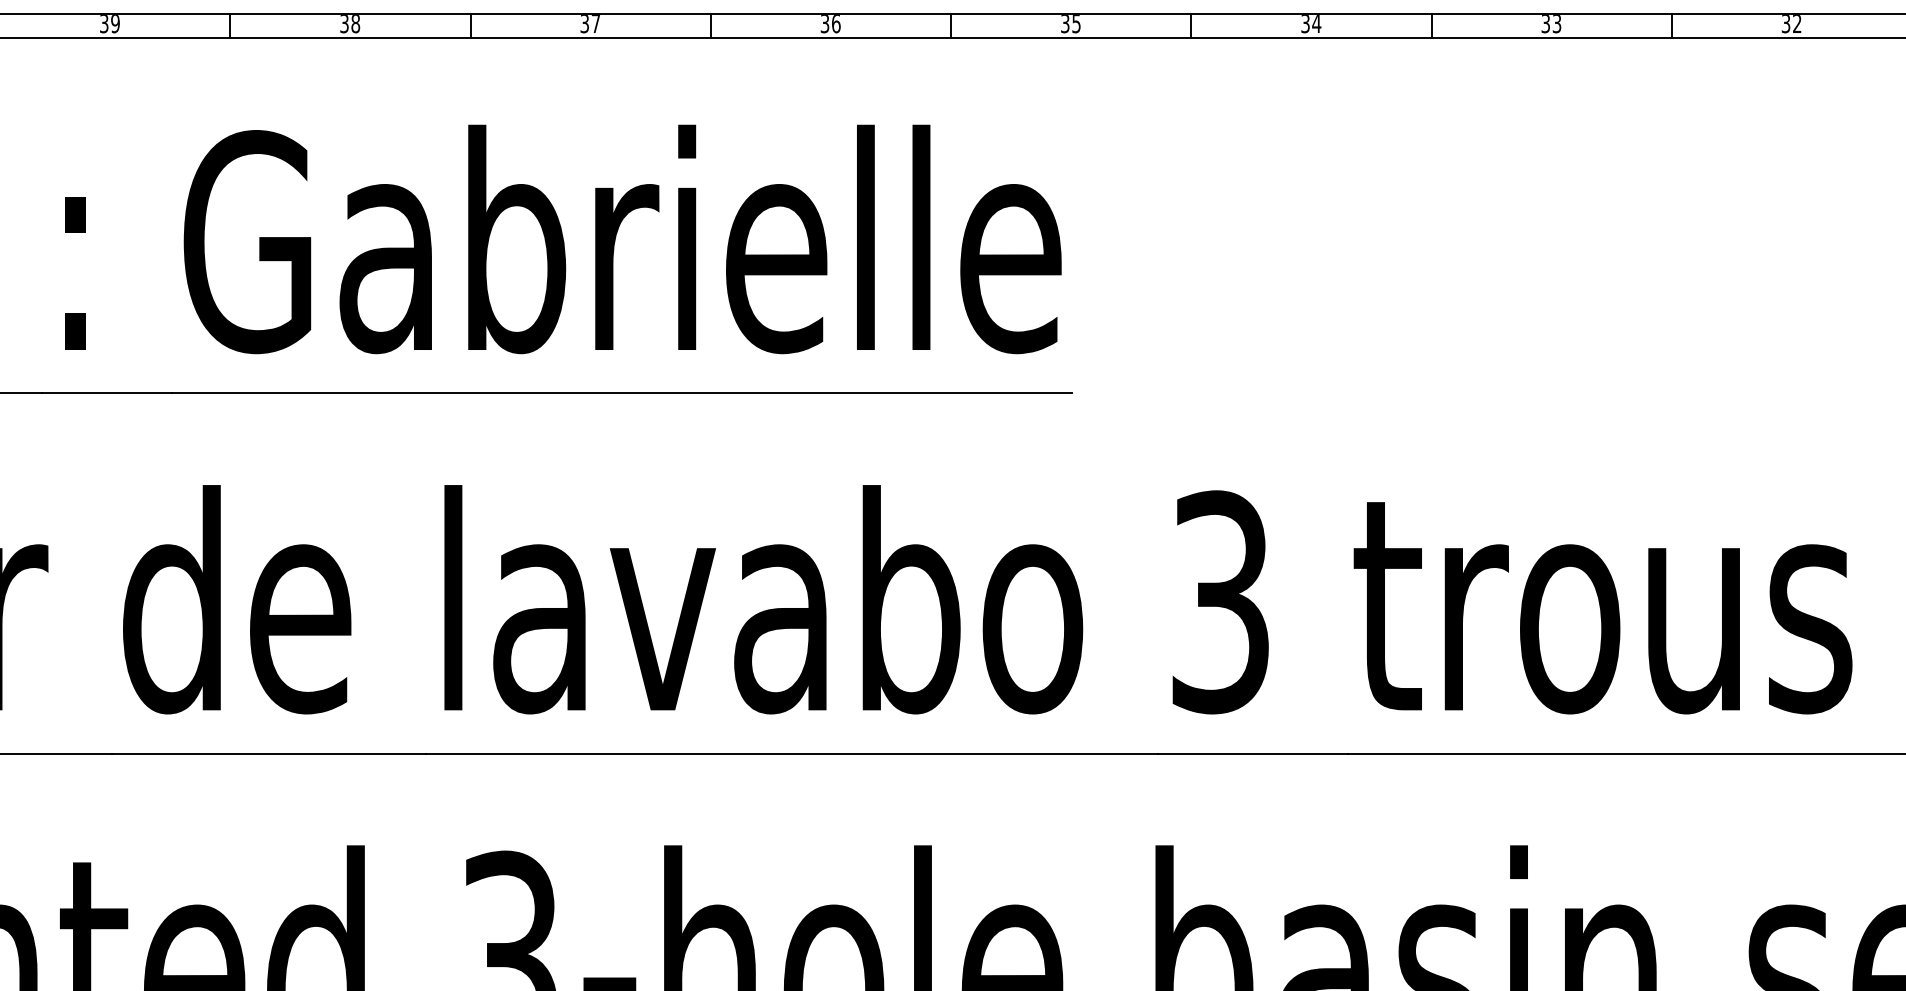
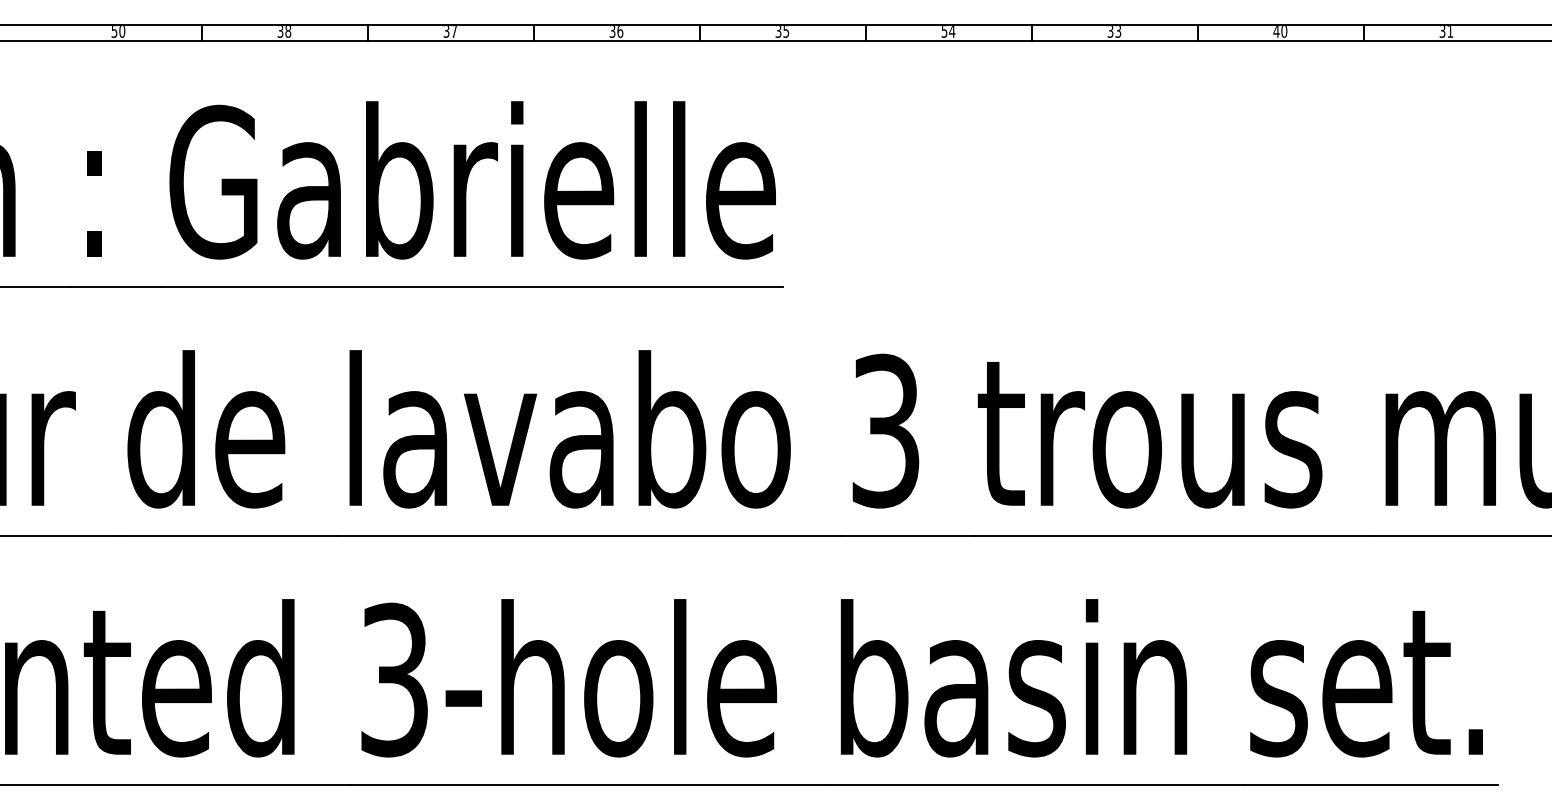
text: (110, 23) -> (118, 31), 39 -> 50
text: (1305, 23) -> (944, 31), 34 -> 54
text: (1791, 23) -> (1280, 31), 32 -> 40

